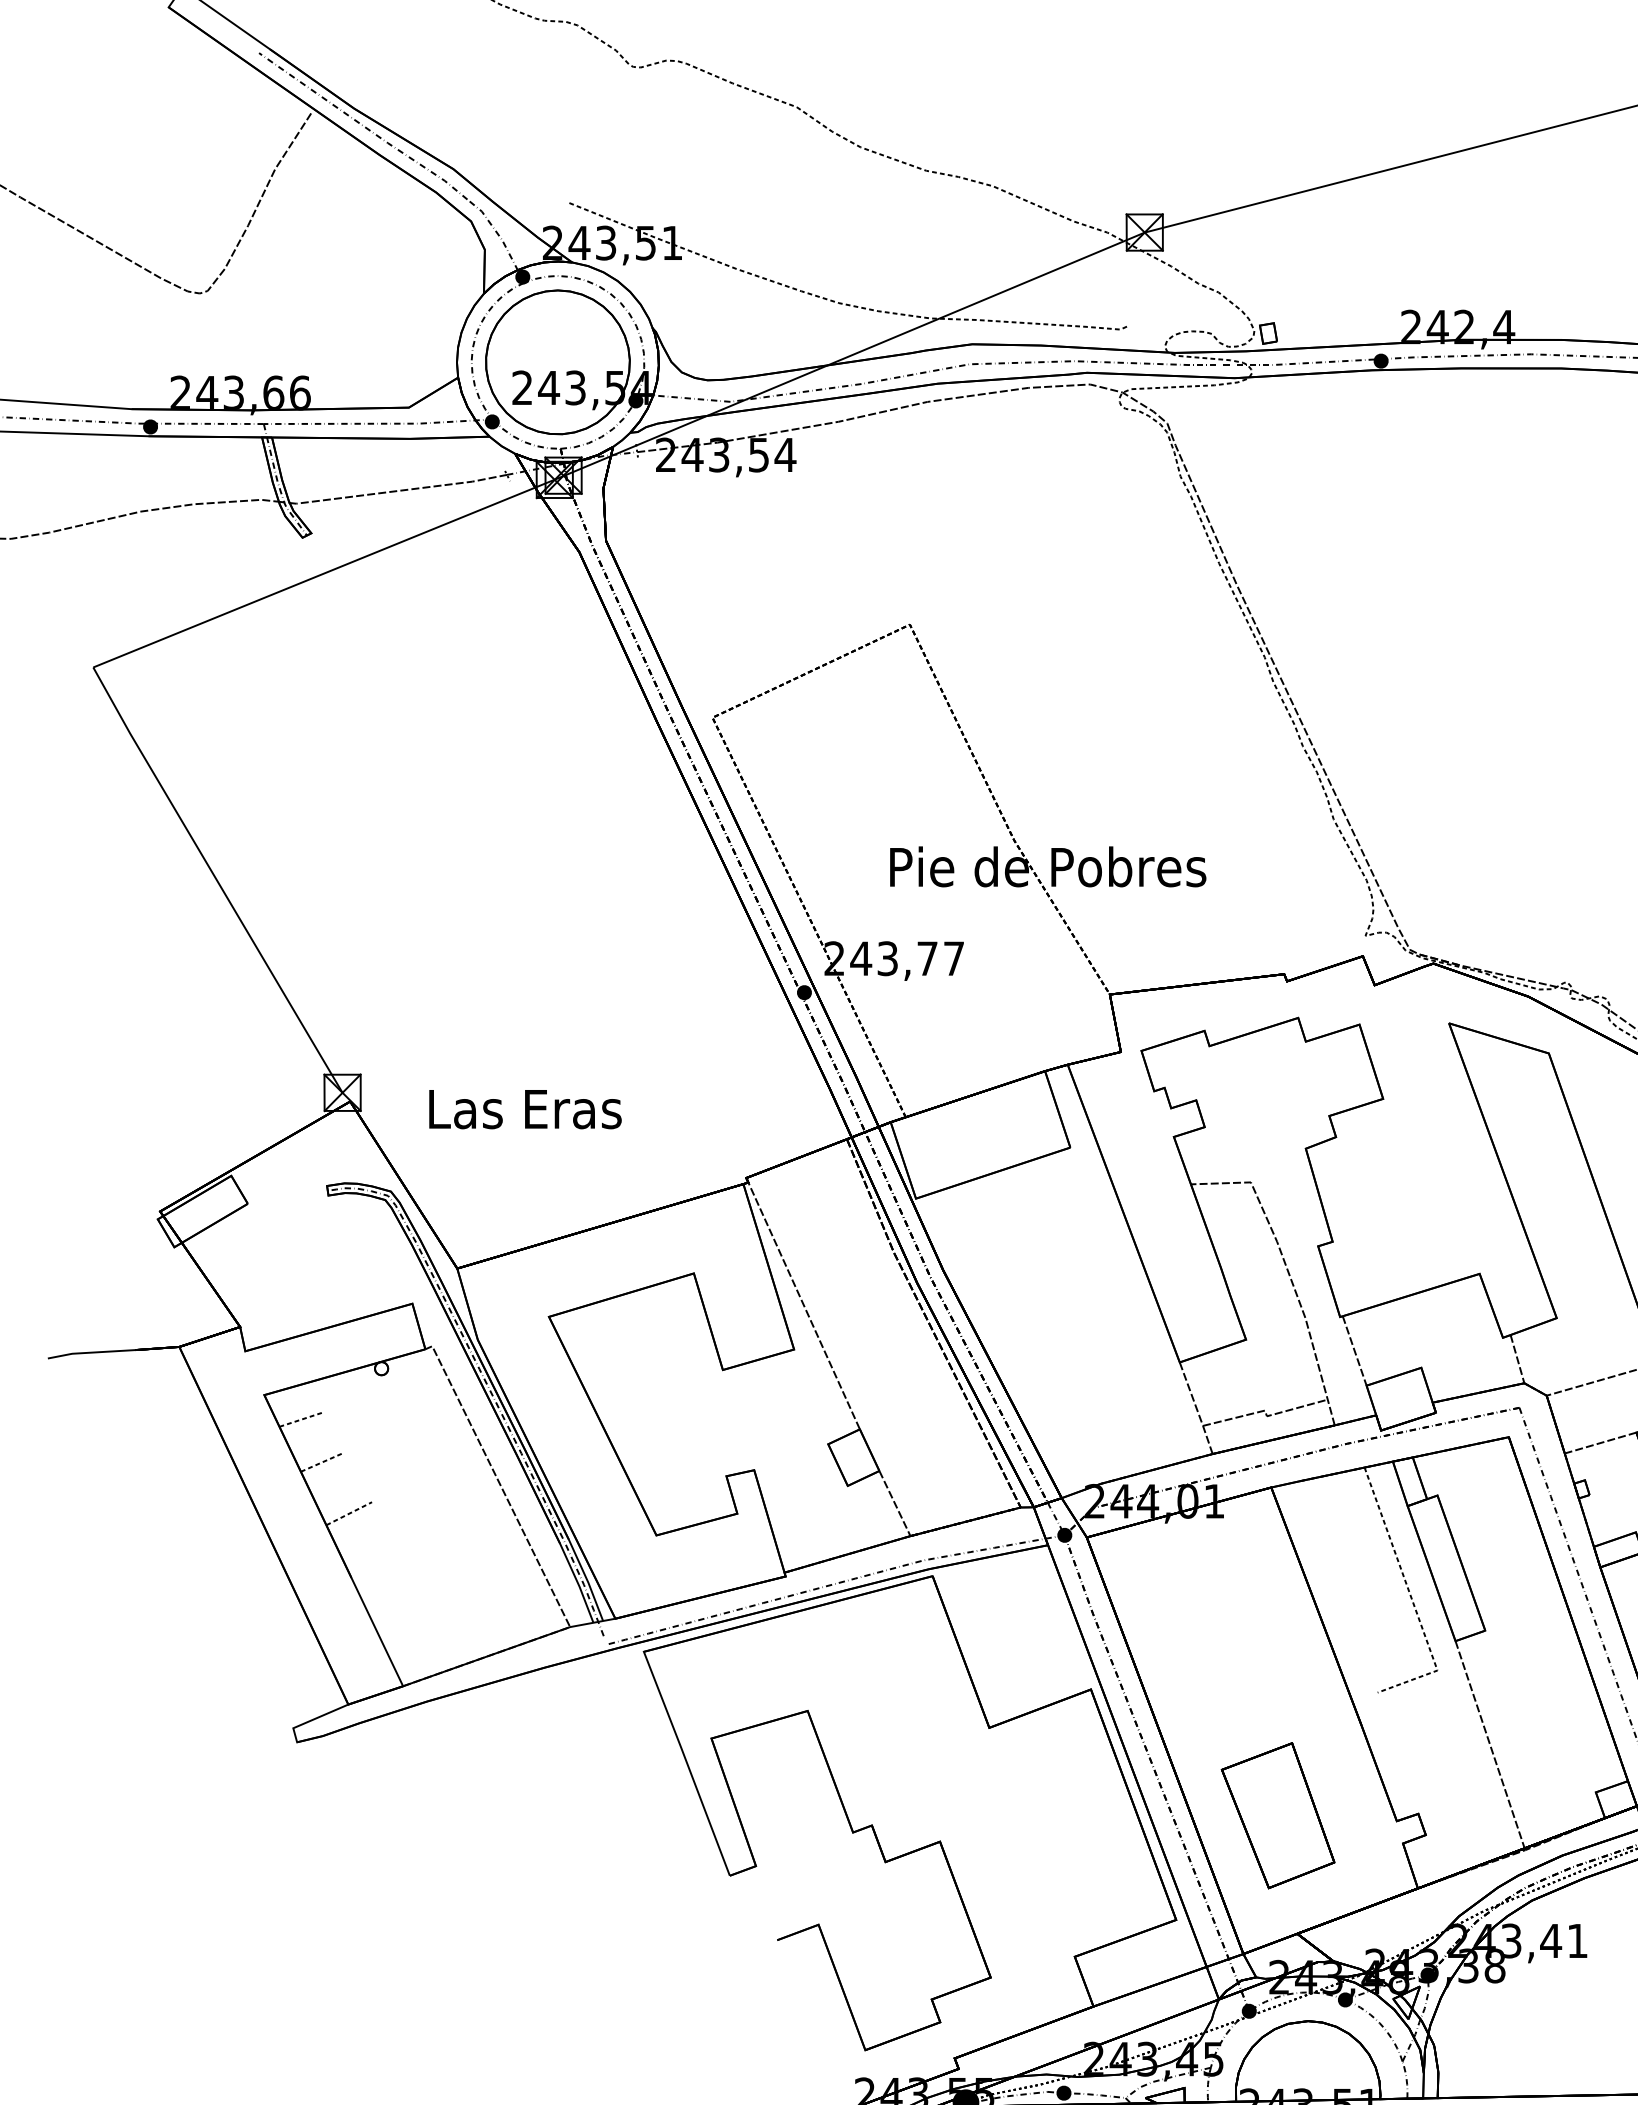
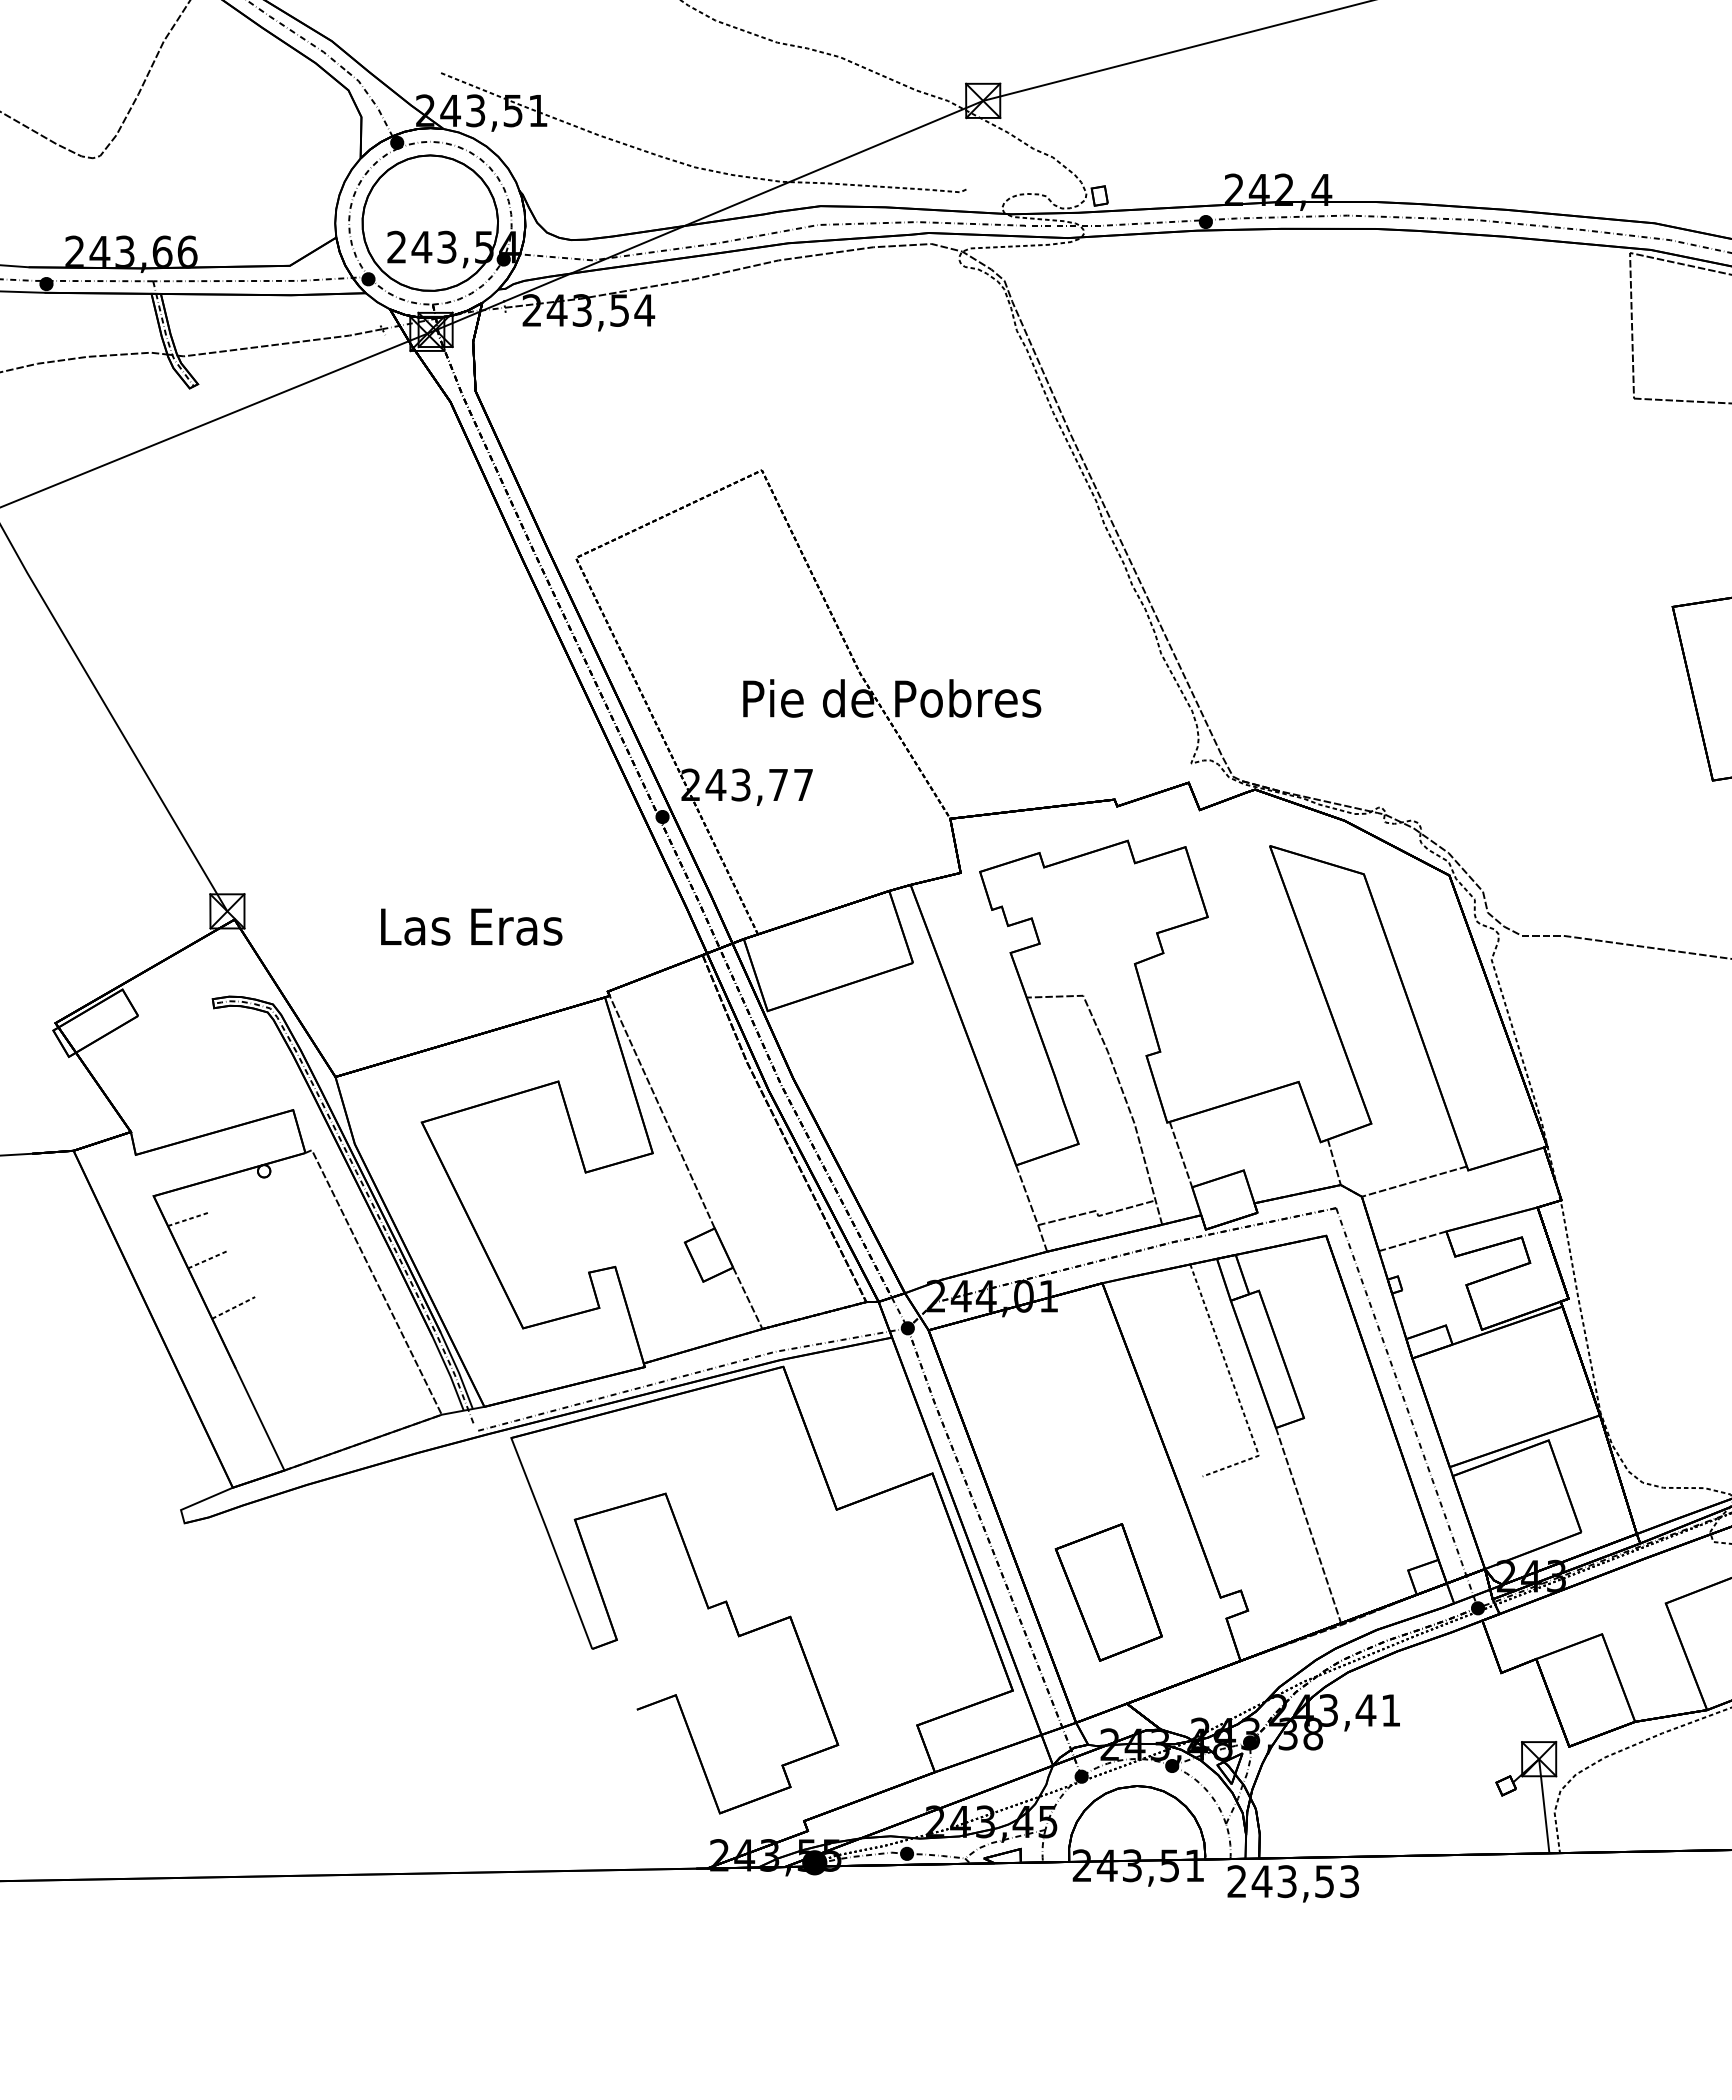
text: (525, 1108) -> (471, 926), moved

